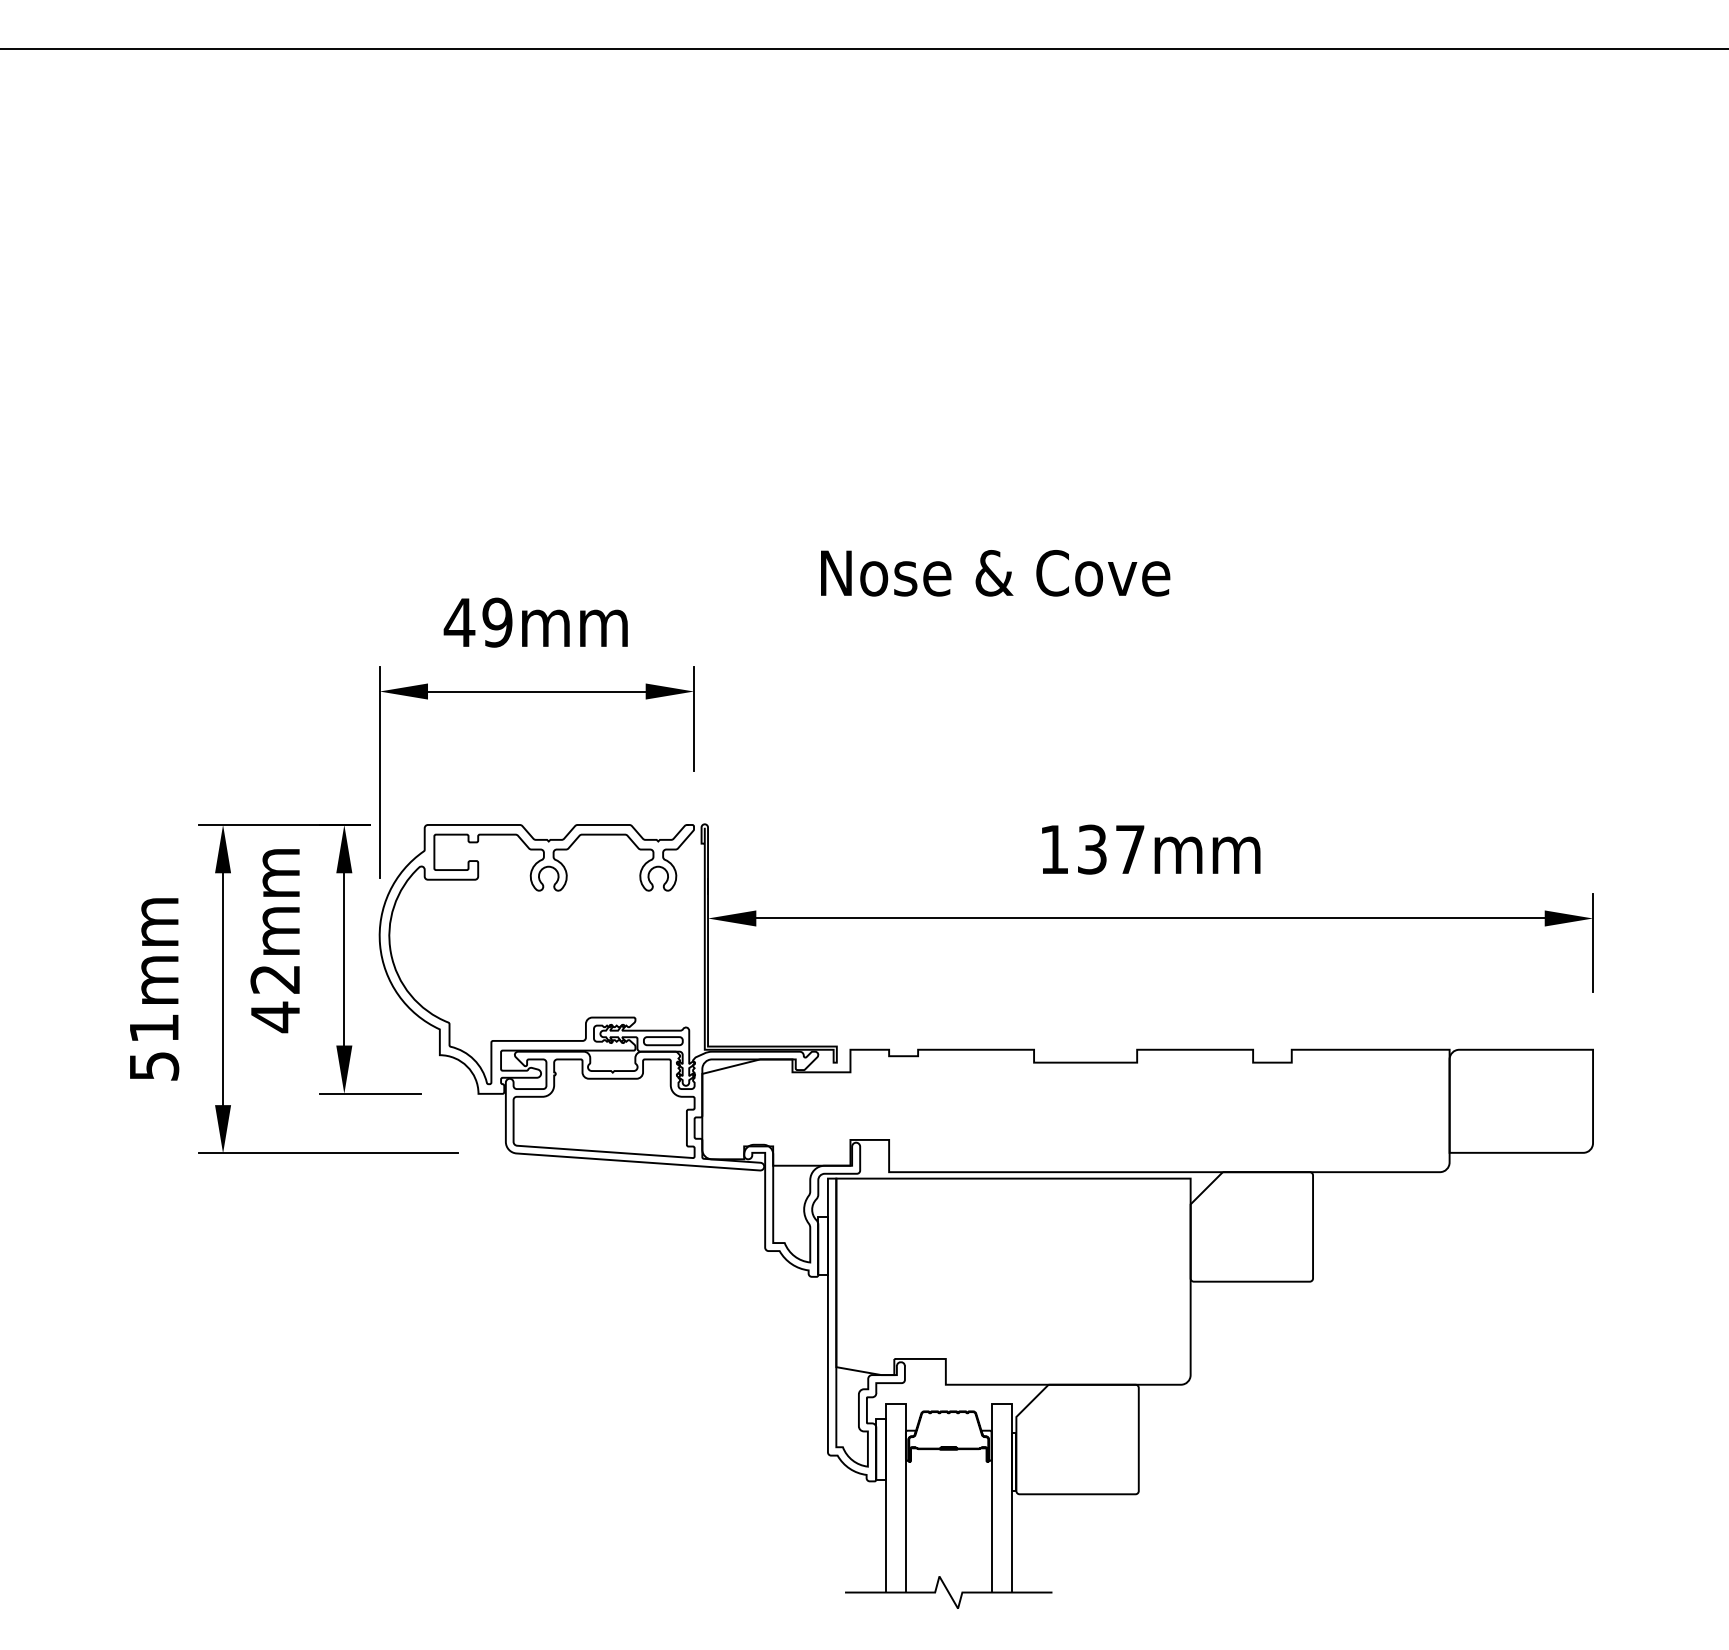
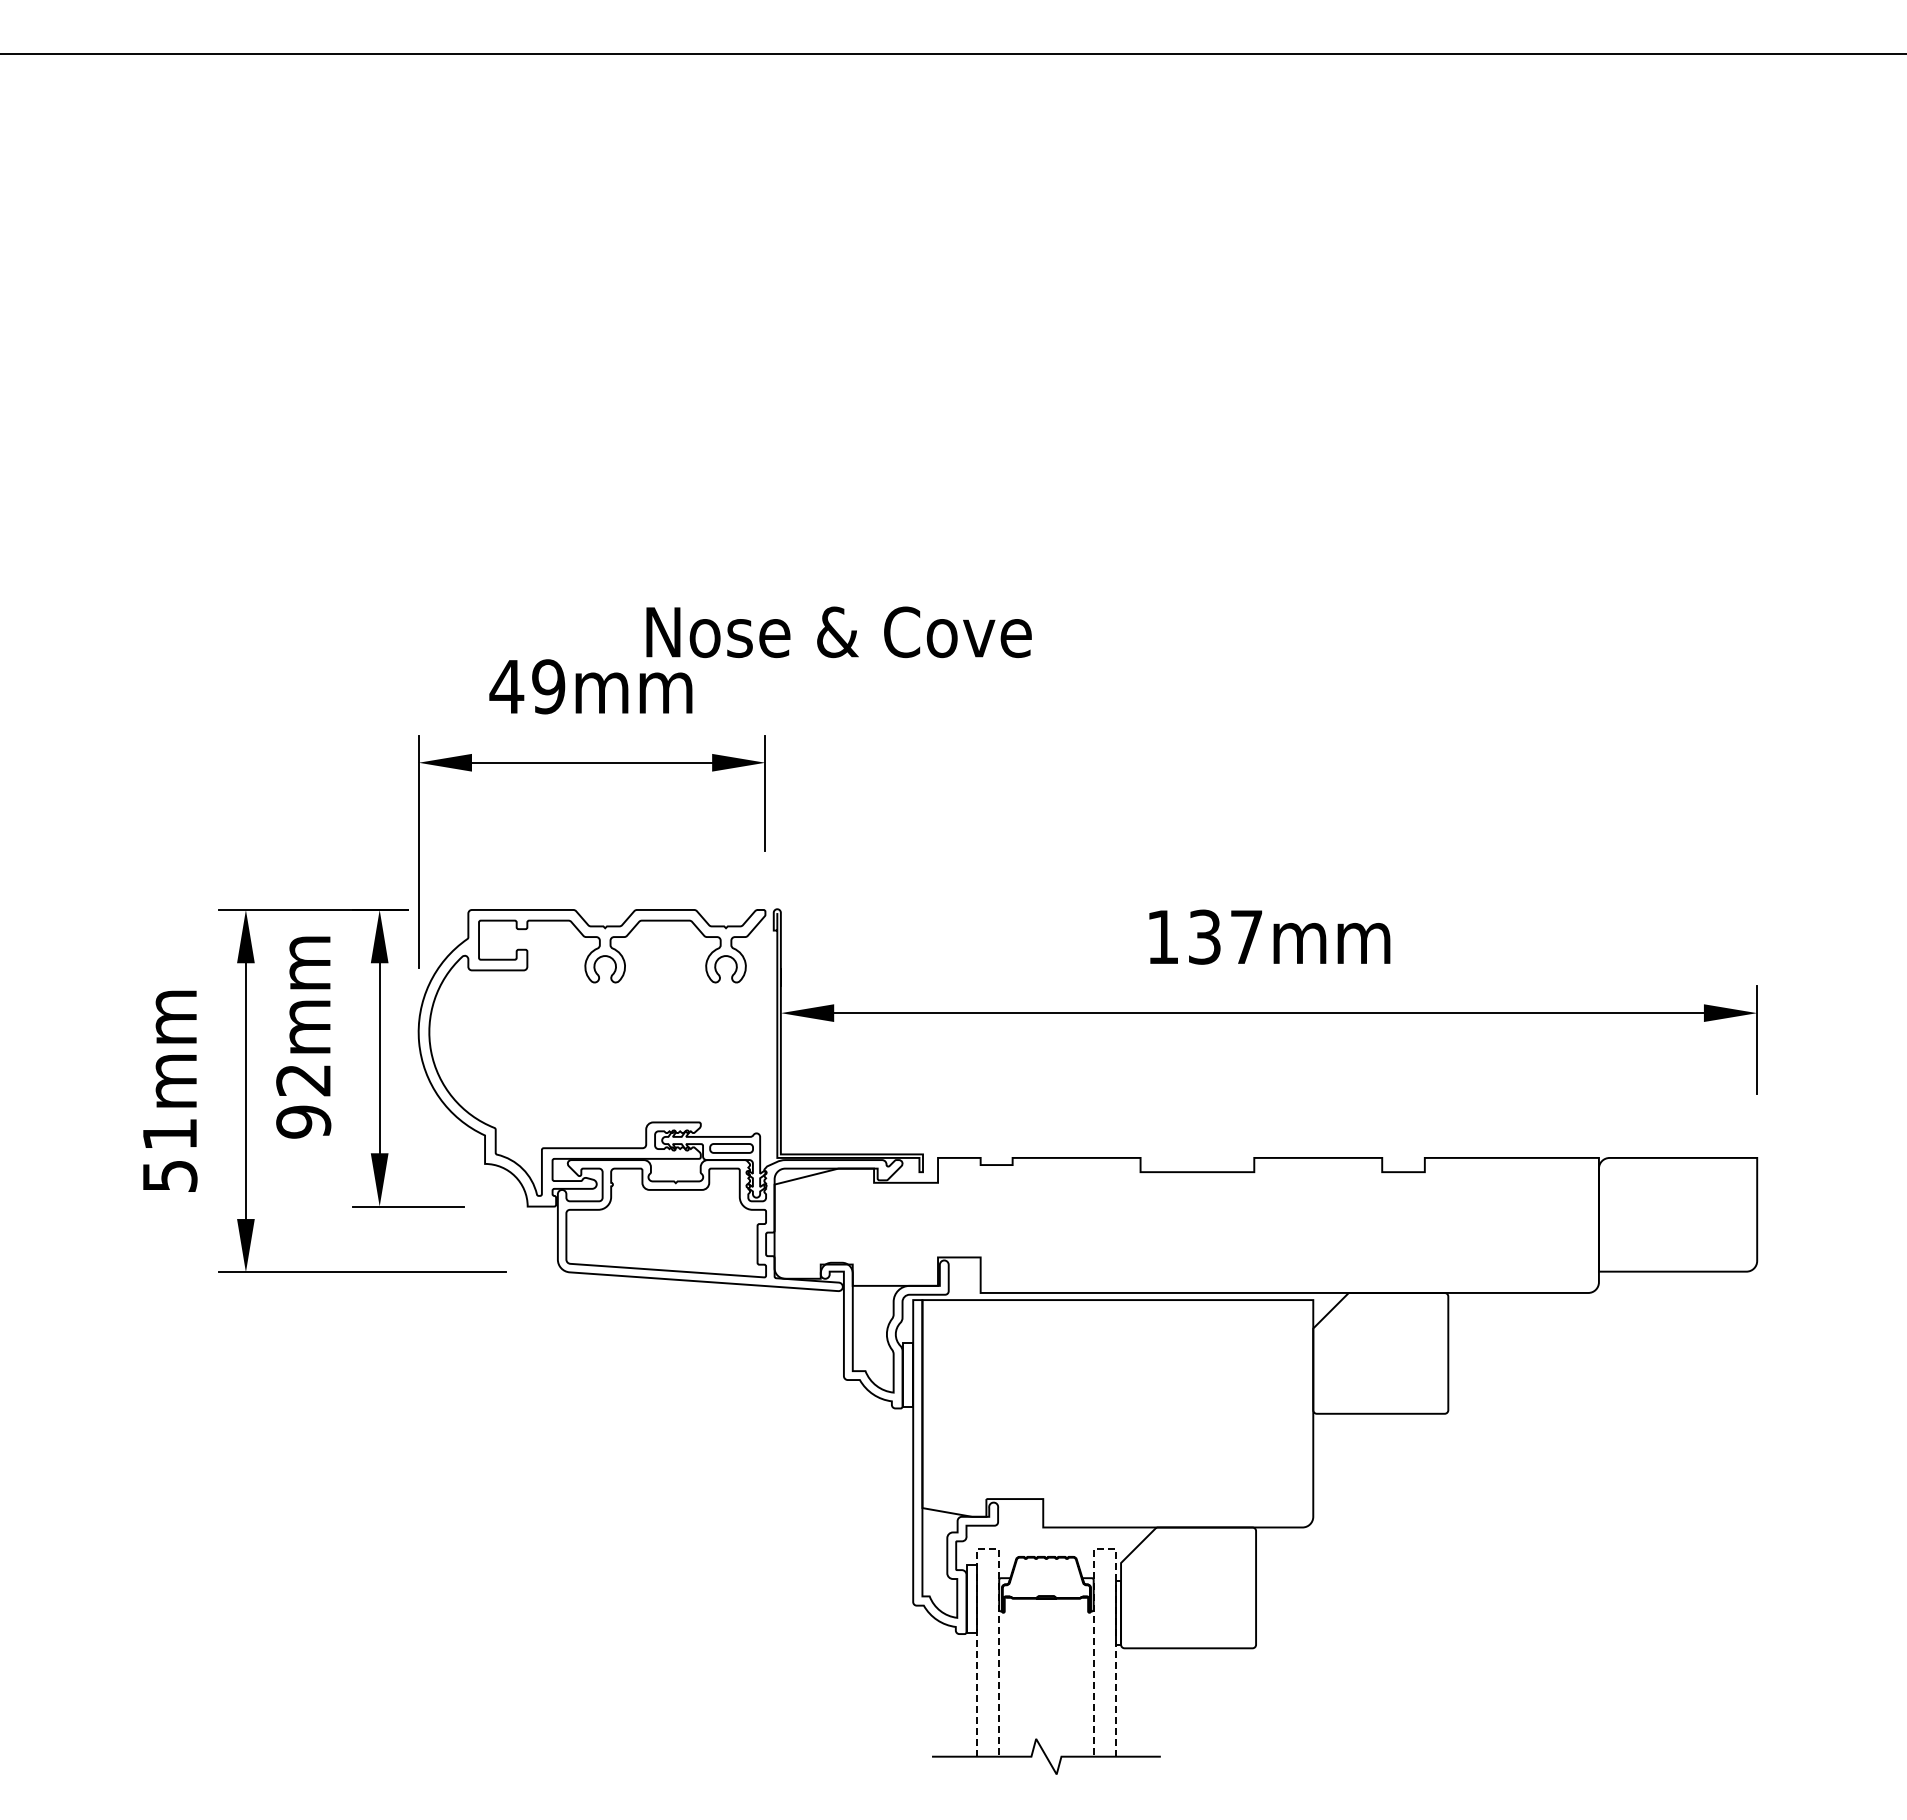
text: (995, 573) -> (838, 632), moved
text: (275, 1016) -> (303, 1121), 42mm -> 92mm
line: (896, 1403) -> (988, 1548), solid -> dashed
line: (1001, 1403) -> (1104, 1548), solid -> dashed

